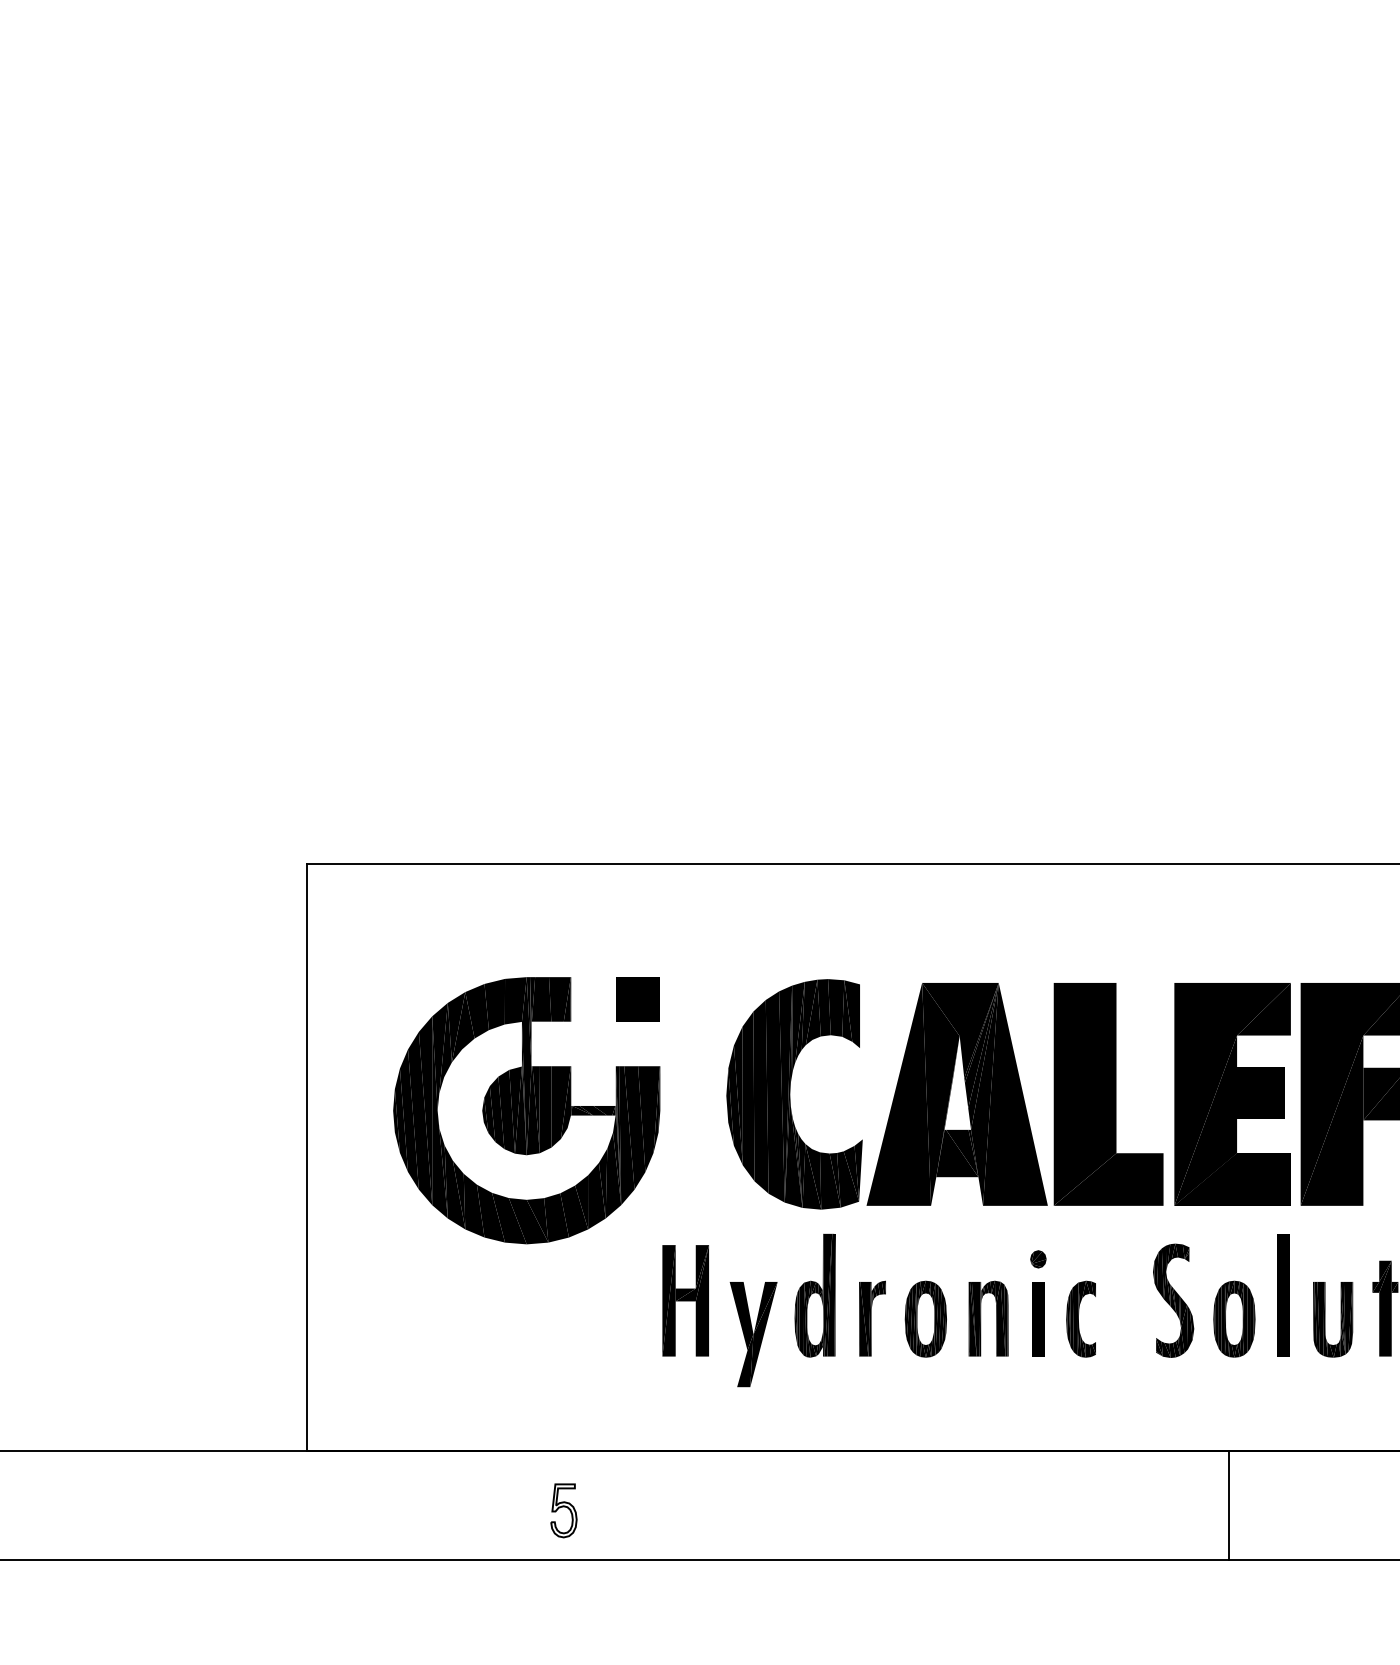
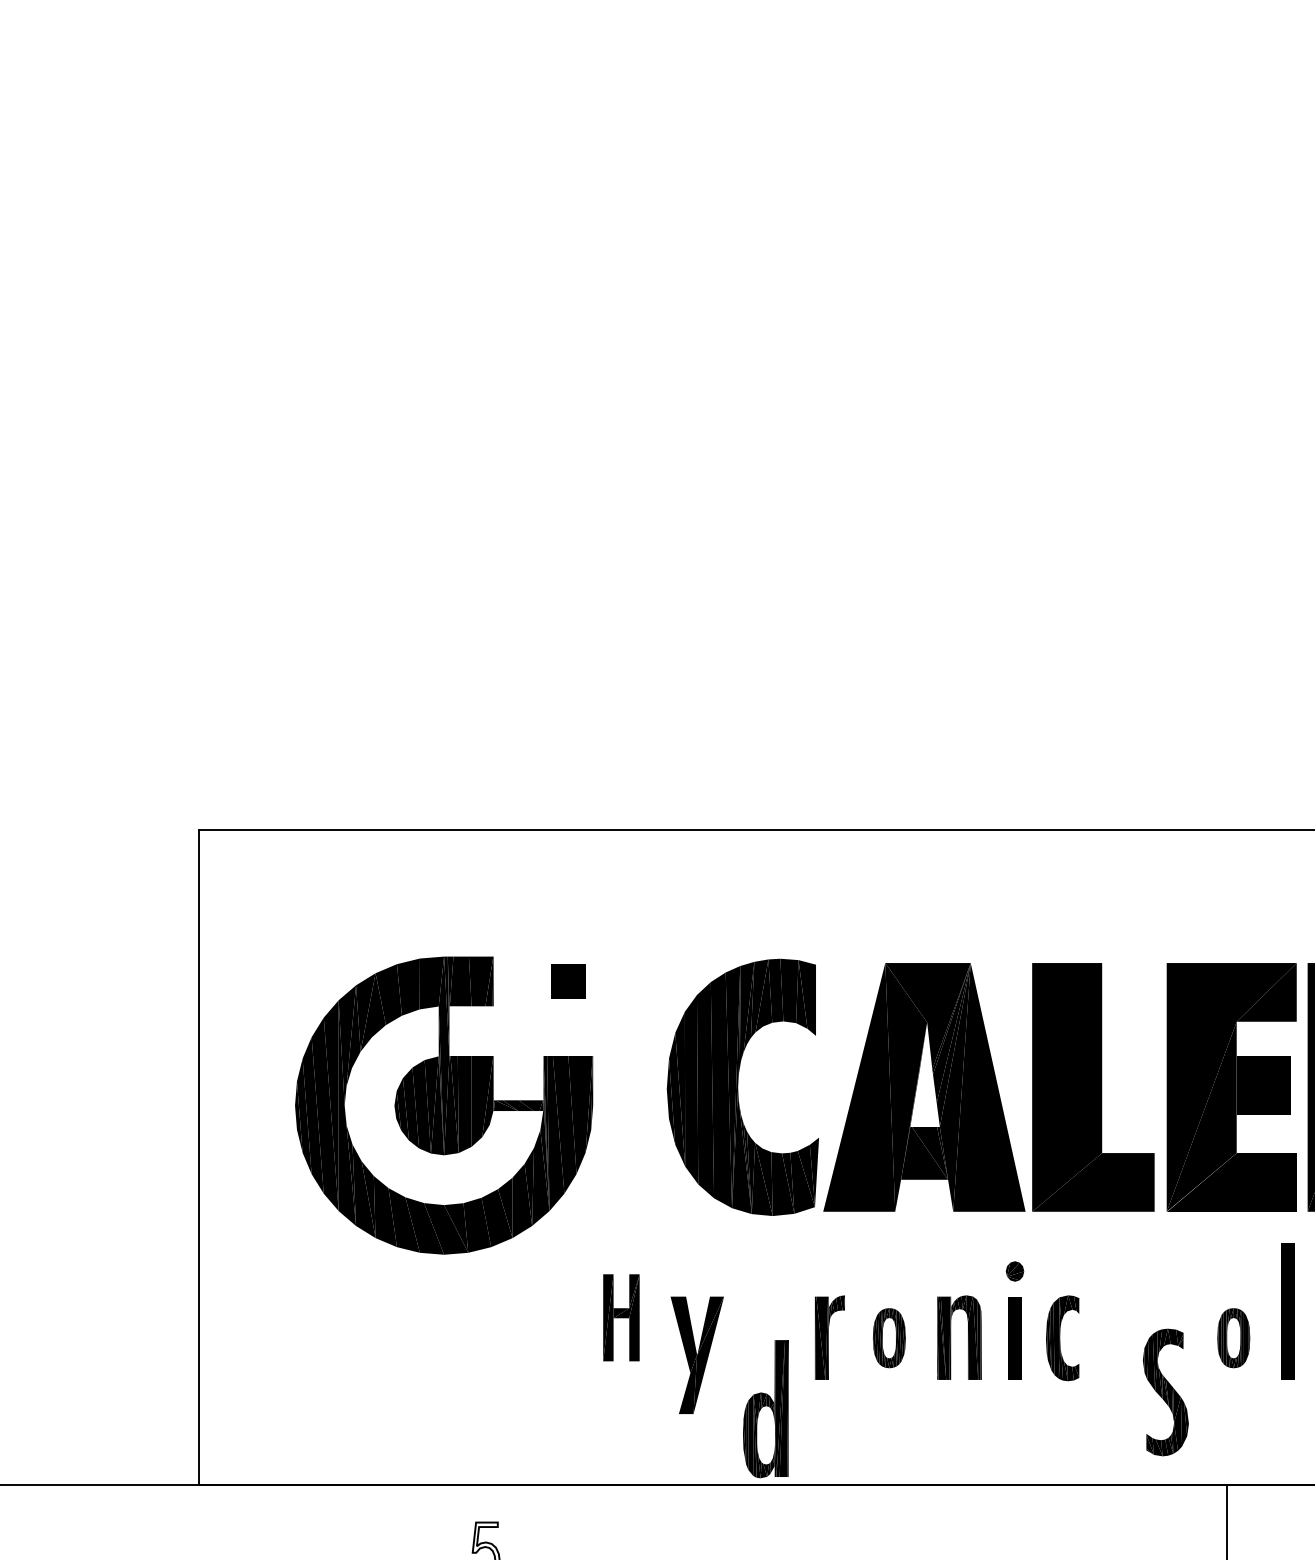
part: (637, 999) -> (567, 981), size x0.7
part: (814, 1295) -> (765, 1408), moved
part: (685, 1300) -> (621, 1317), size x0.7
part: (1173, 1300) -> (1165, 1392), moved
part: (925, 1318) -> (889, 1337), size x0.7
part: (1234, 1318) -> (1233, 1337), size x0.7

